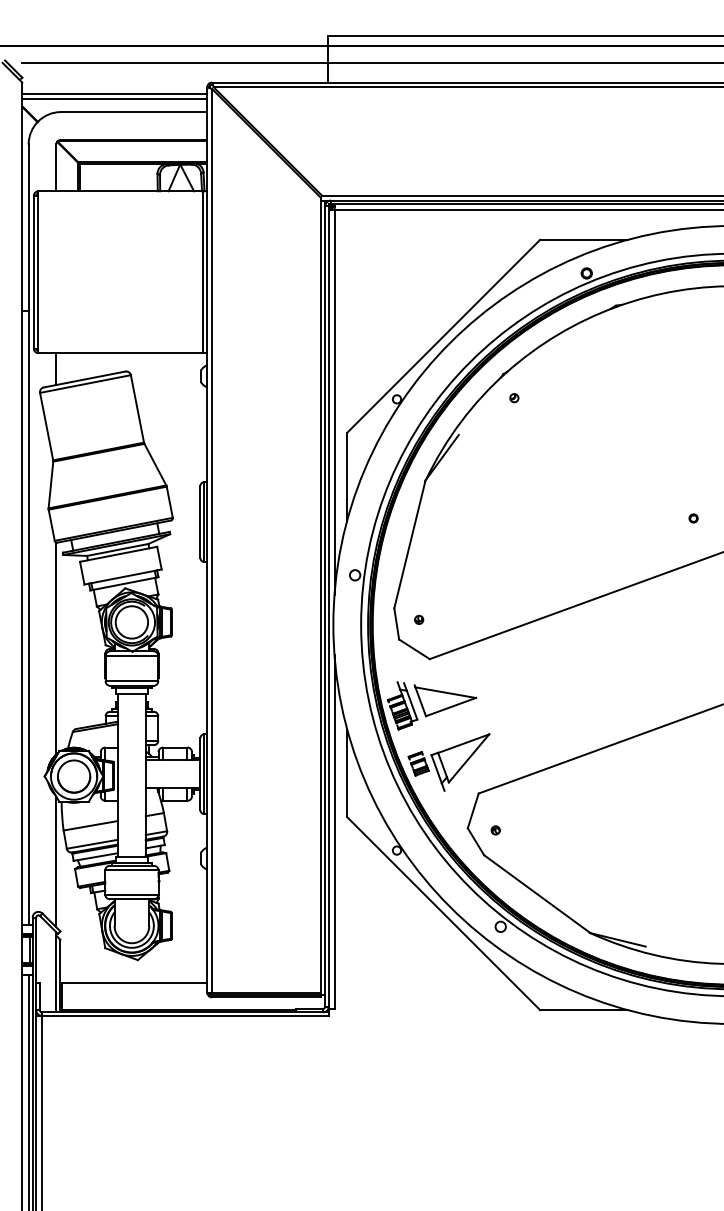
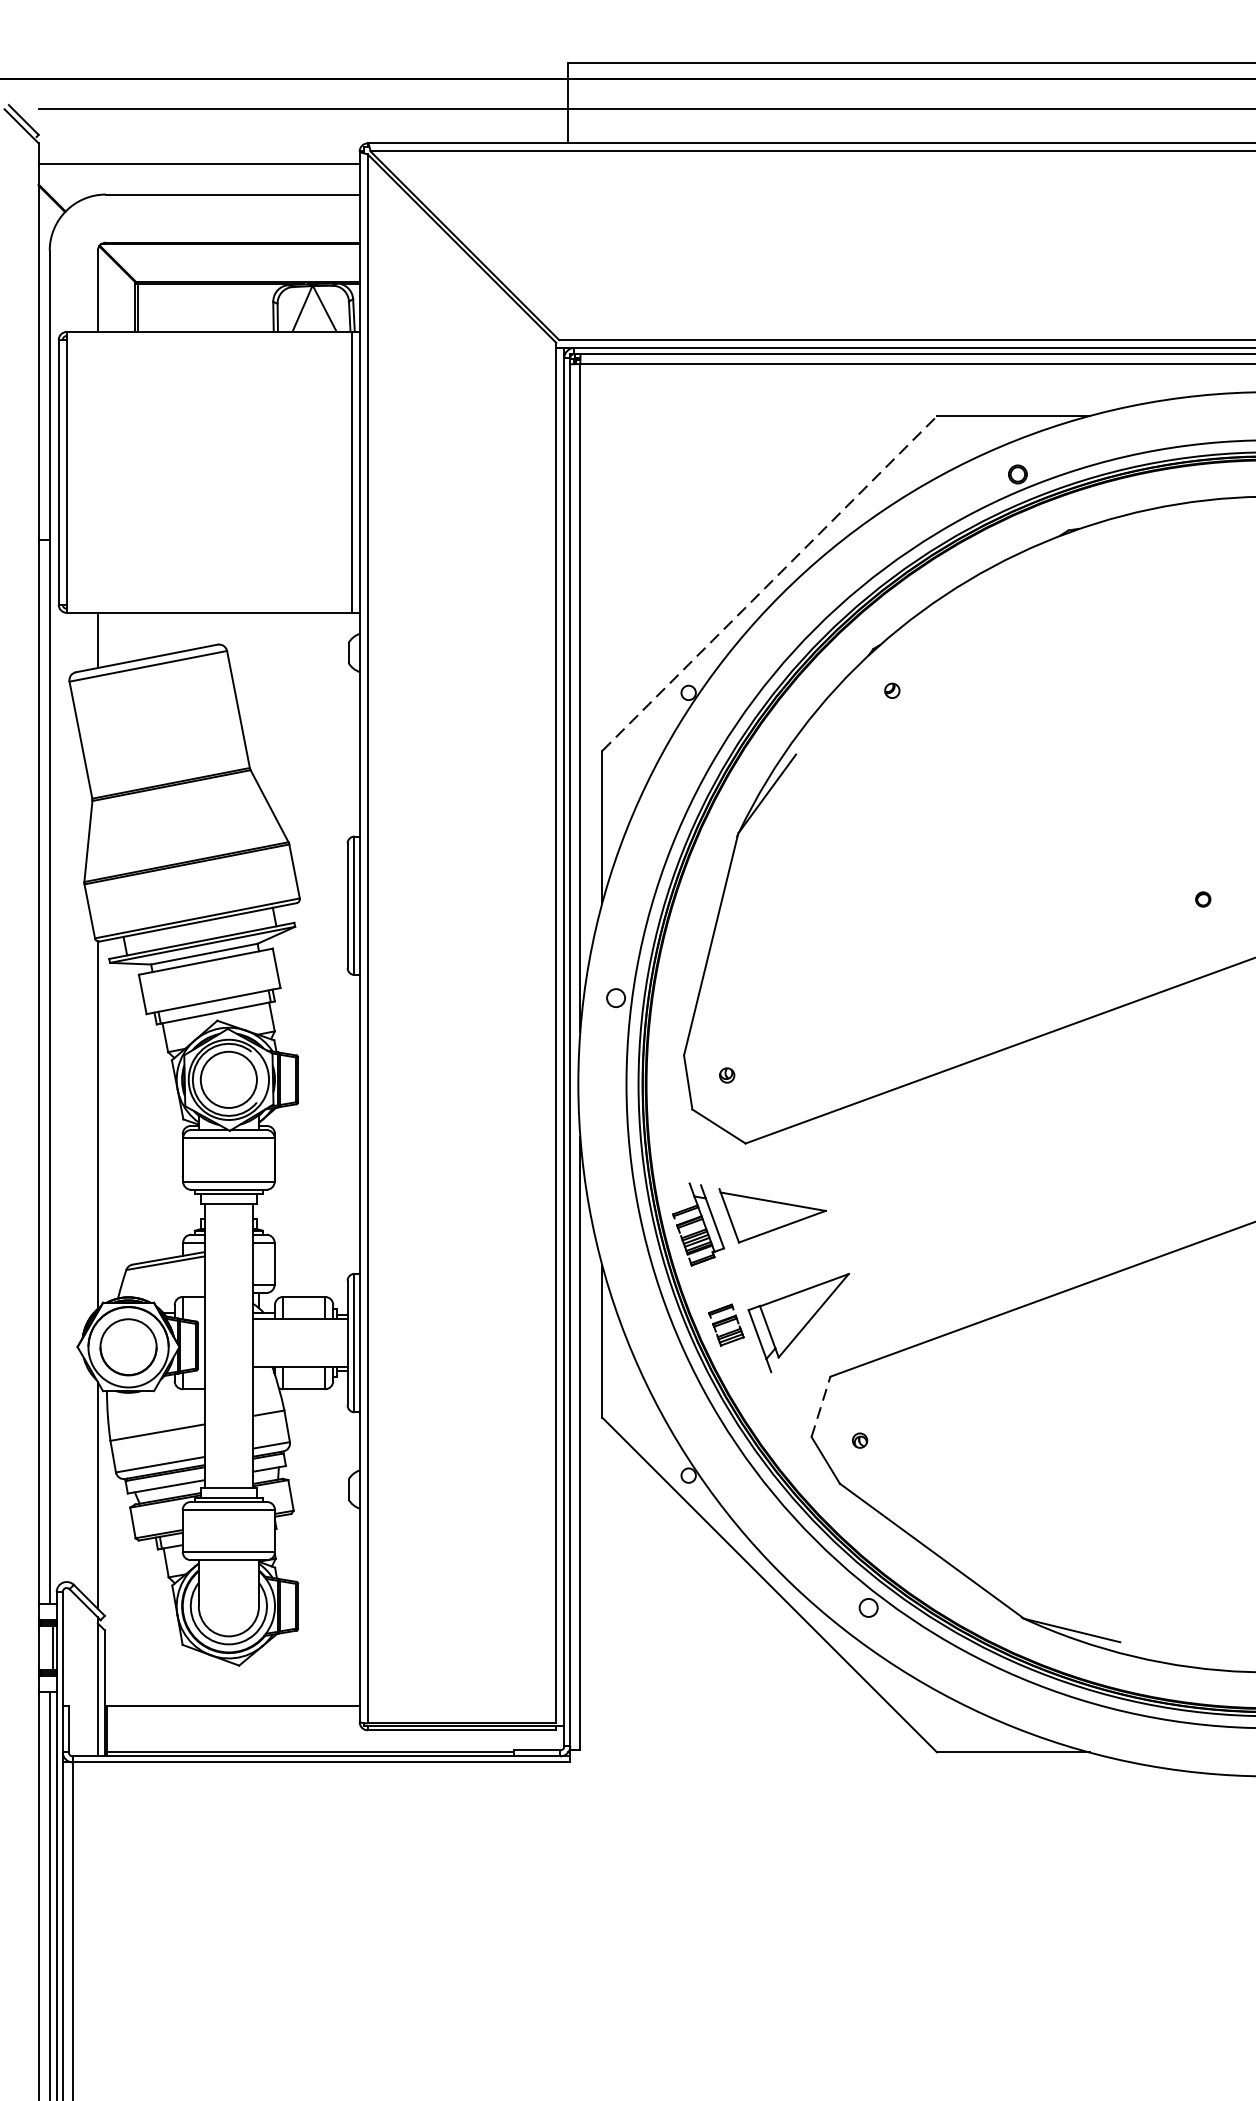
line: (114, 99) -> (198, 172), removed
line: (444, 335) -> (771, 582), solid -> dashed
line: (473, 810) -> (821, 1406), solid -> dashed

